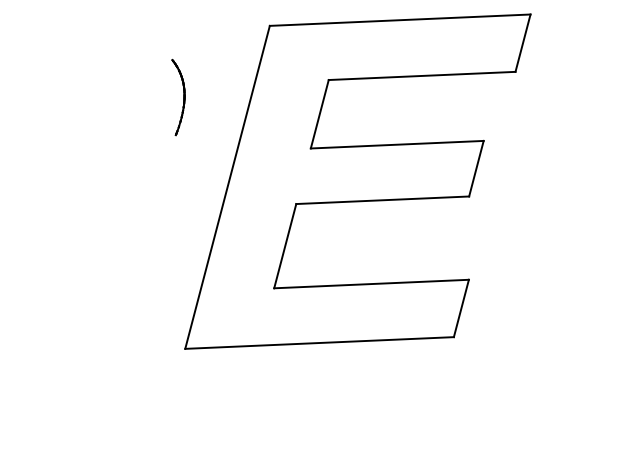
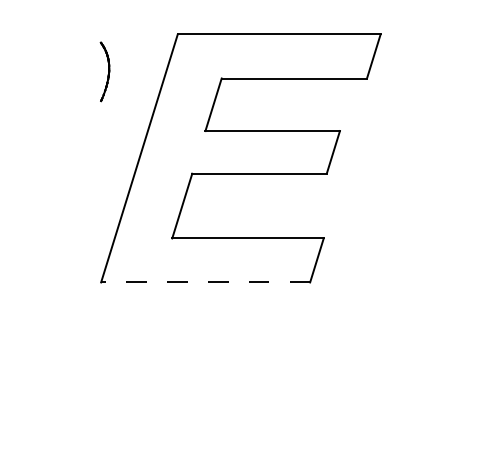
part: (178, 96) -> (104, 71), moved
line: (319, 343) -> (205, 282), solid -> dashed

